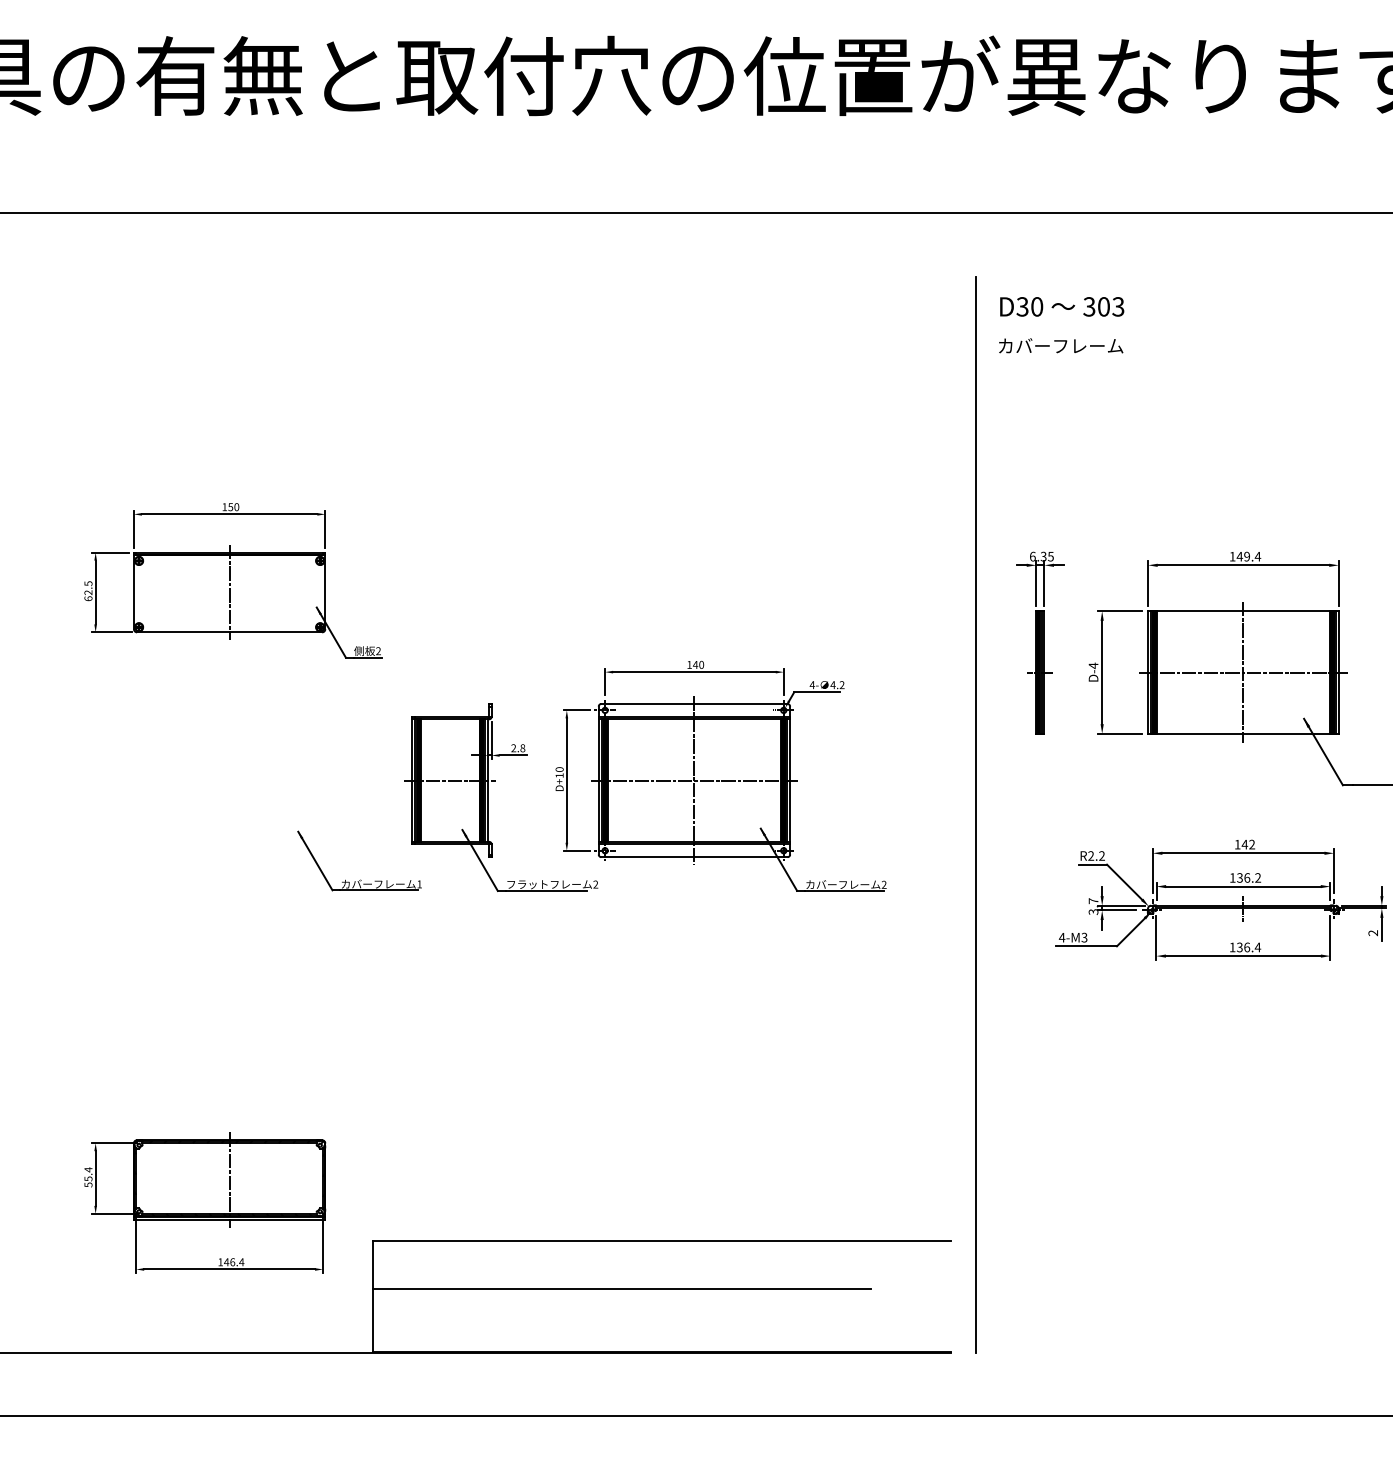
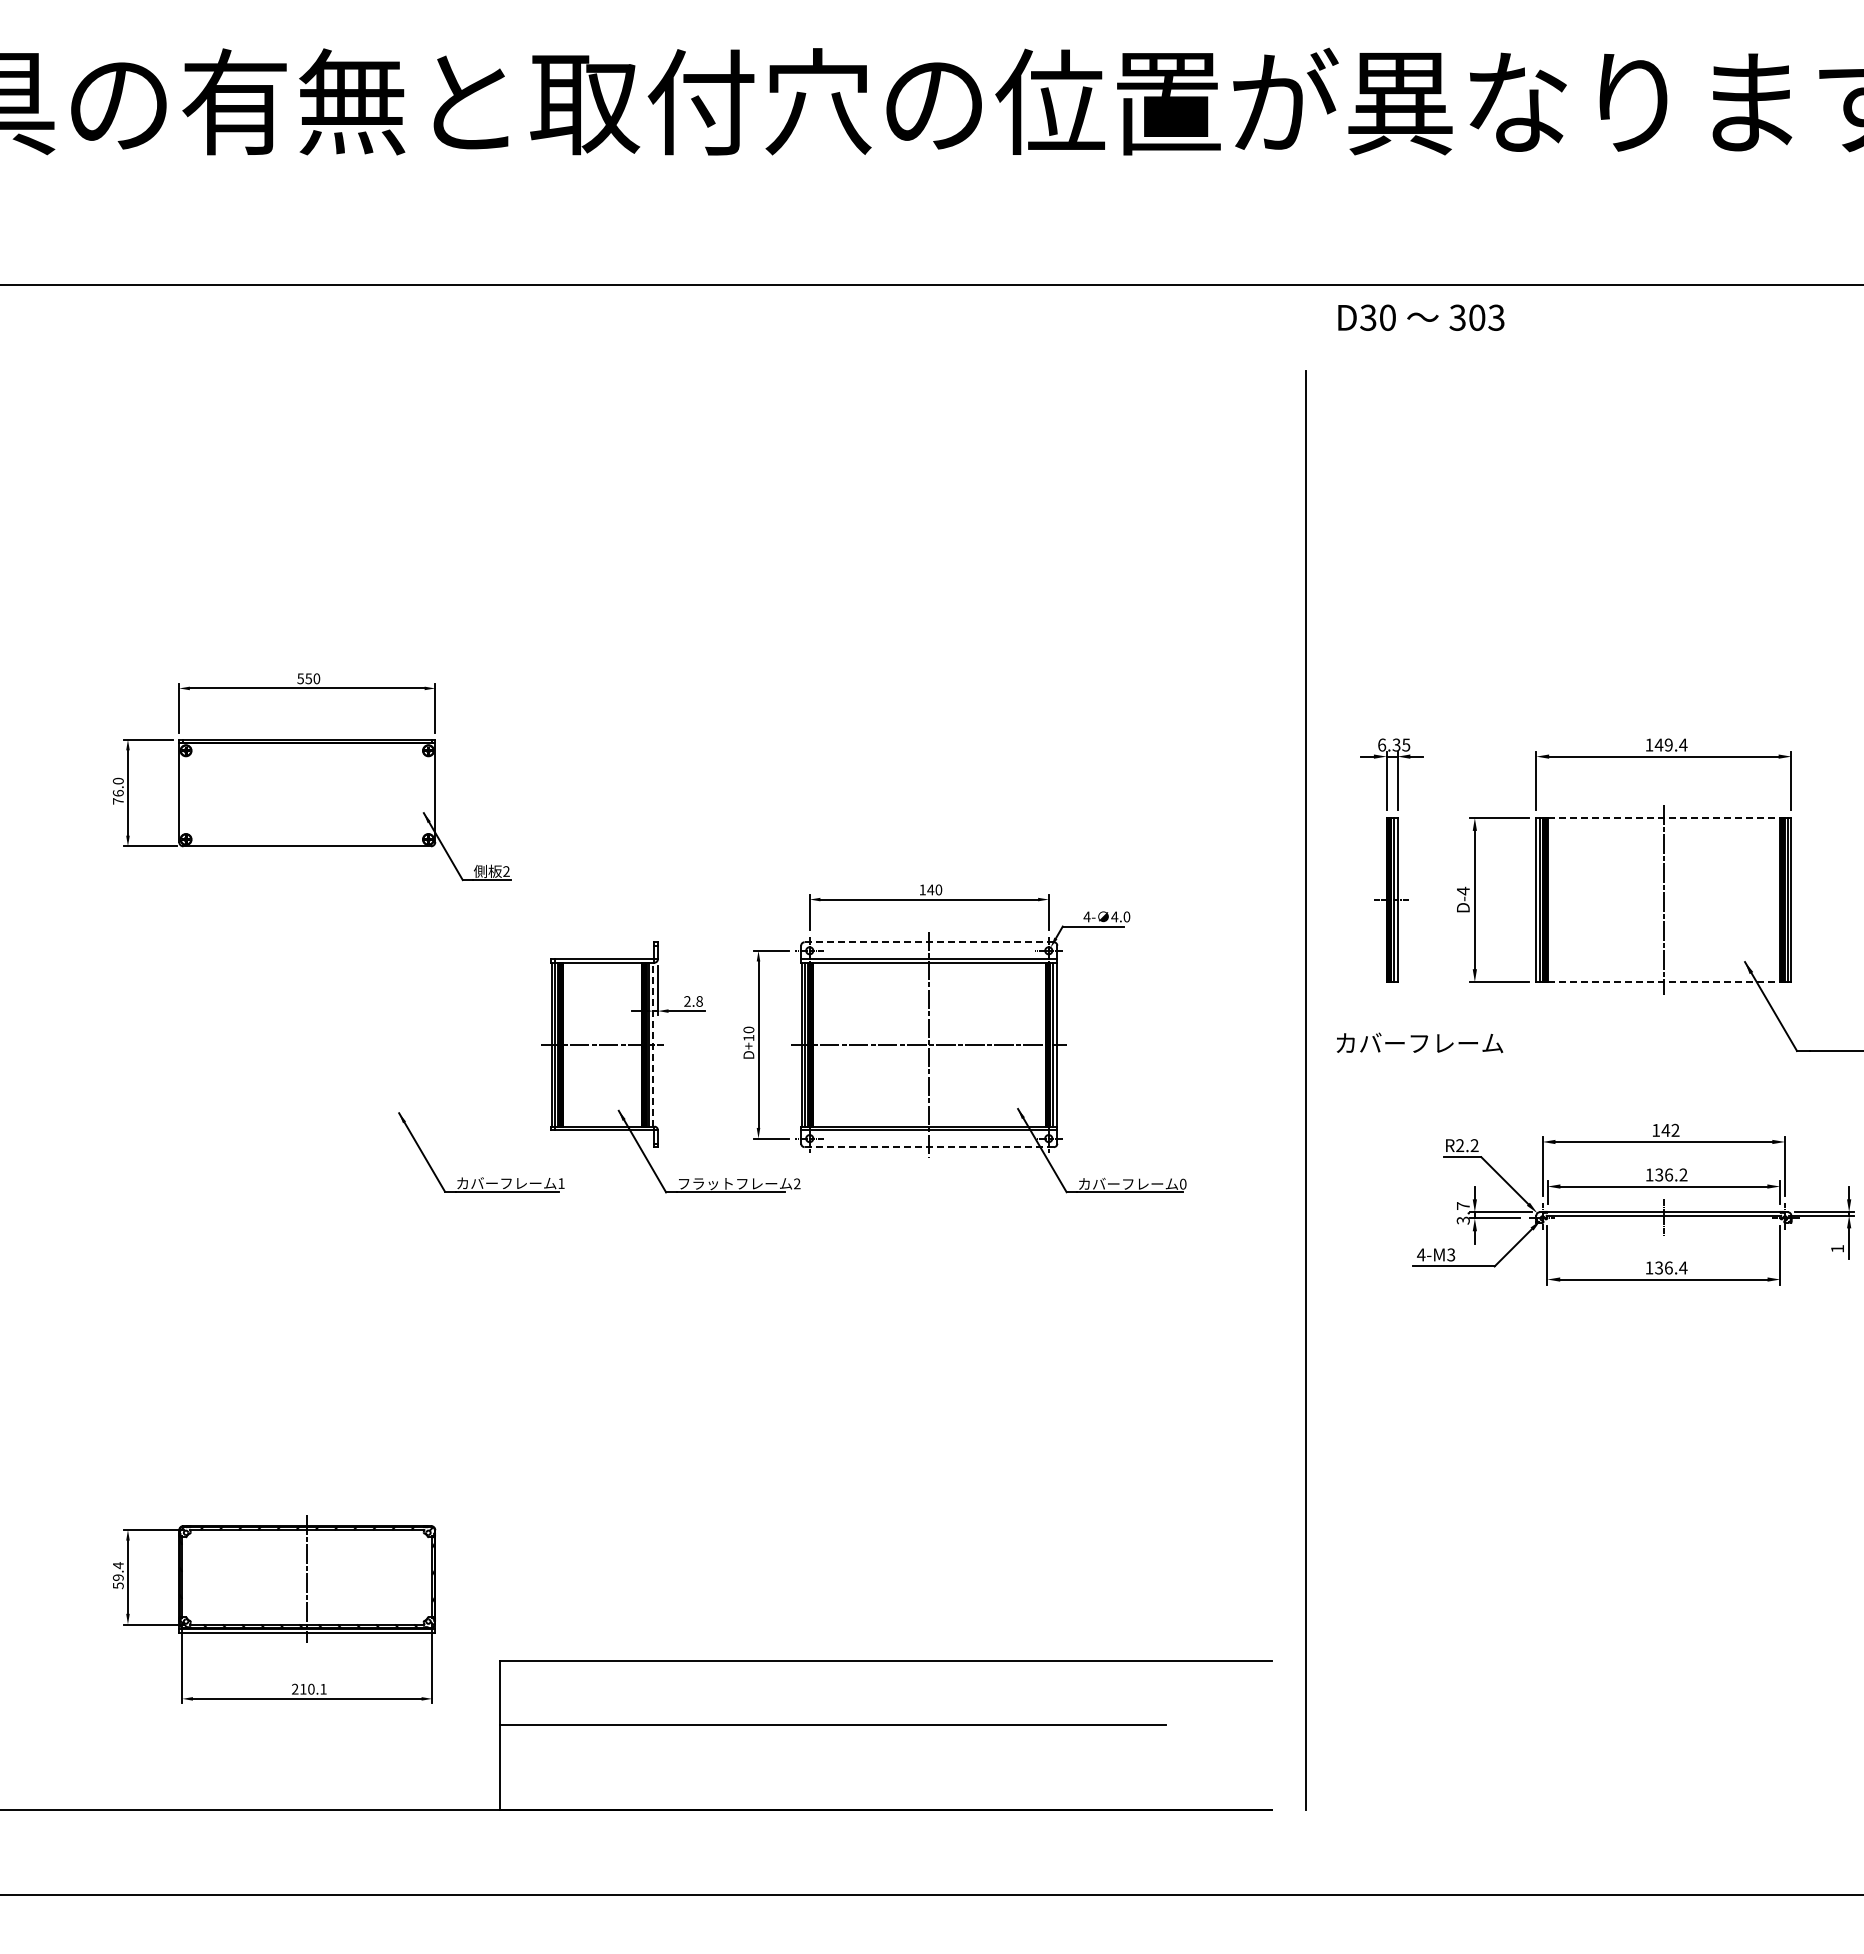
text: (1062, 306) -> (1421, 317), moved
text: (1060, 345) -> (1419, 1042), moved
text: (224, 506) -> (300, 678), 150 -> 550
text: (87, 590) -> (117, 790), 62.5 -> 76.0
line: (229, 592) -> (307, 792), removed
line: (1243, 611) -> (1664, 818), solid -> dashed
line: (1243, 672) -> (1663, 900), removed
text: (841, 684) -> (1126, 916), 4.2 -> 4.0
line: (694, 704) -> (929, 942), solid -> dashed
line: (1243, 734) -> (1664, 982), solid -> dashed
line: (488, 780) -> (653, 1044), solid -> dashed
line: (694, 857) -> (929, 1147), solid -> dashed
text: (884, 885) -> (1183, 1184), 2 -> 0
text: (1373, 932) -> (1837, 1248), 2 -> 1
text: (88, 1178) -> (118, 1577), 55.4 -> 59.4
text: (231, 1261) -> (309, 1688), 146.4 -> 210.1

